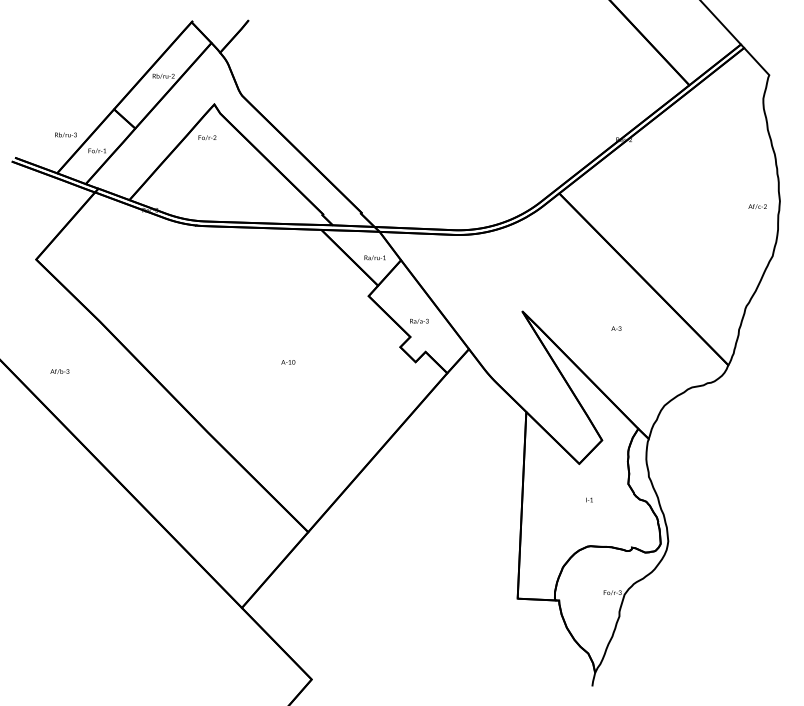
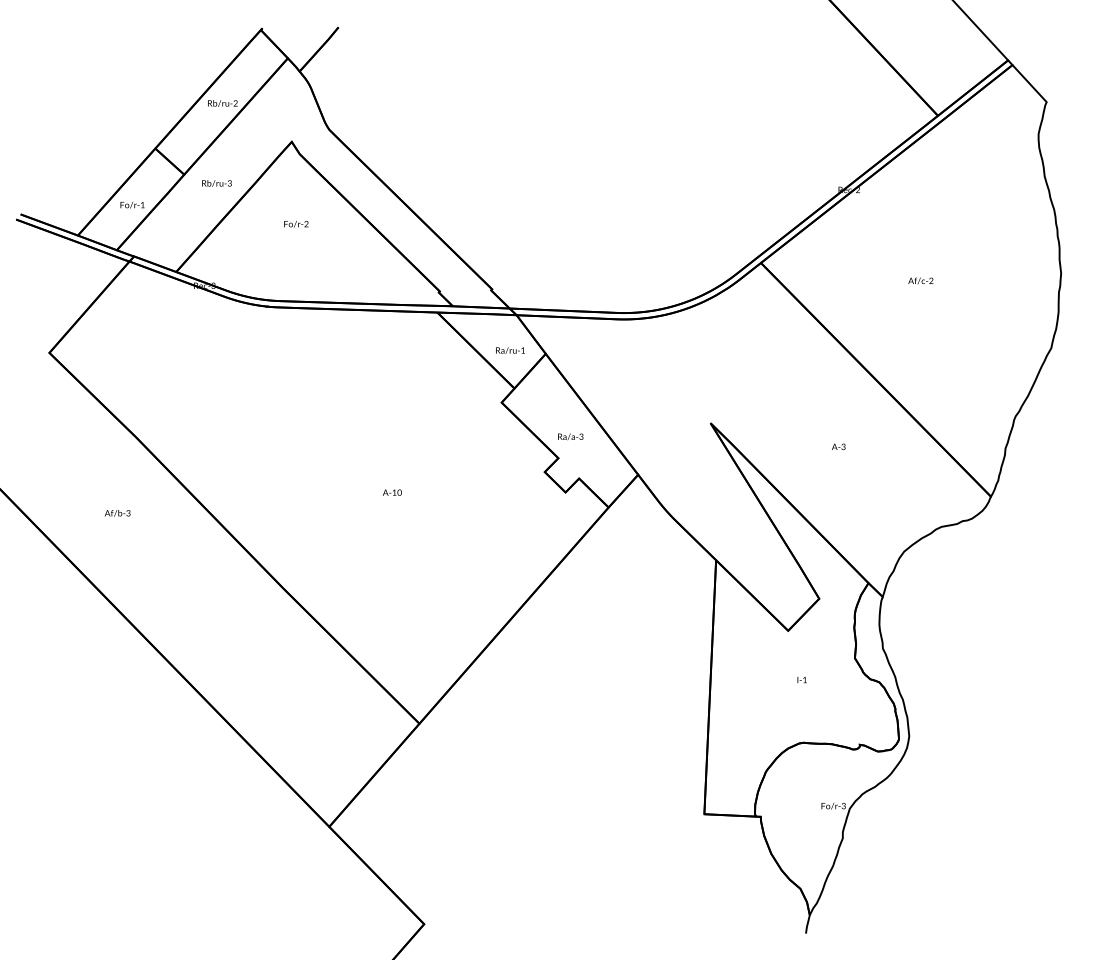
text: (65, 135) -> (216, 183), moved
text: (207, 137) -> (296, 224), moved
text: (757, 206) -> (920, 280), moved
text: (59, 371) -> (117, 513), moved

